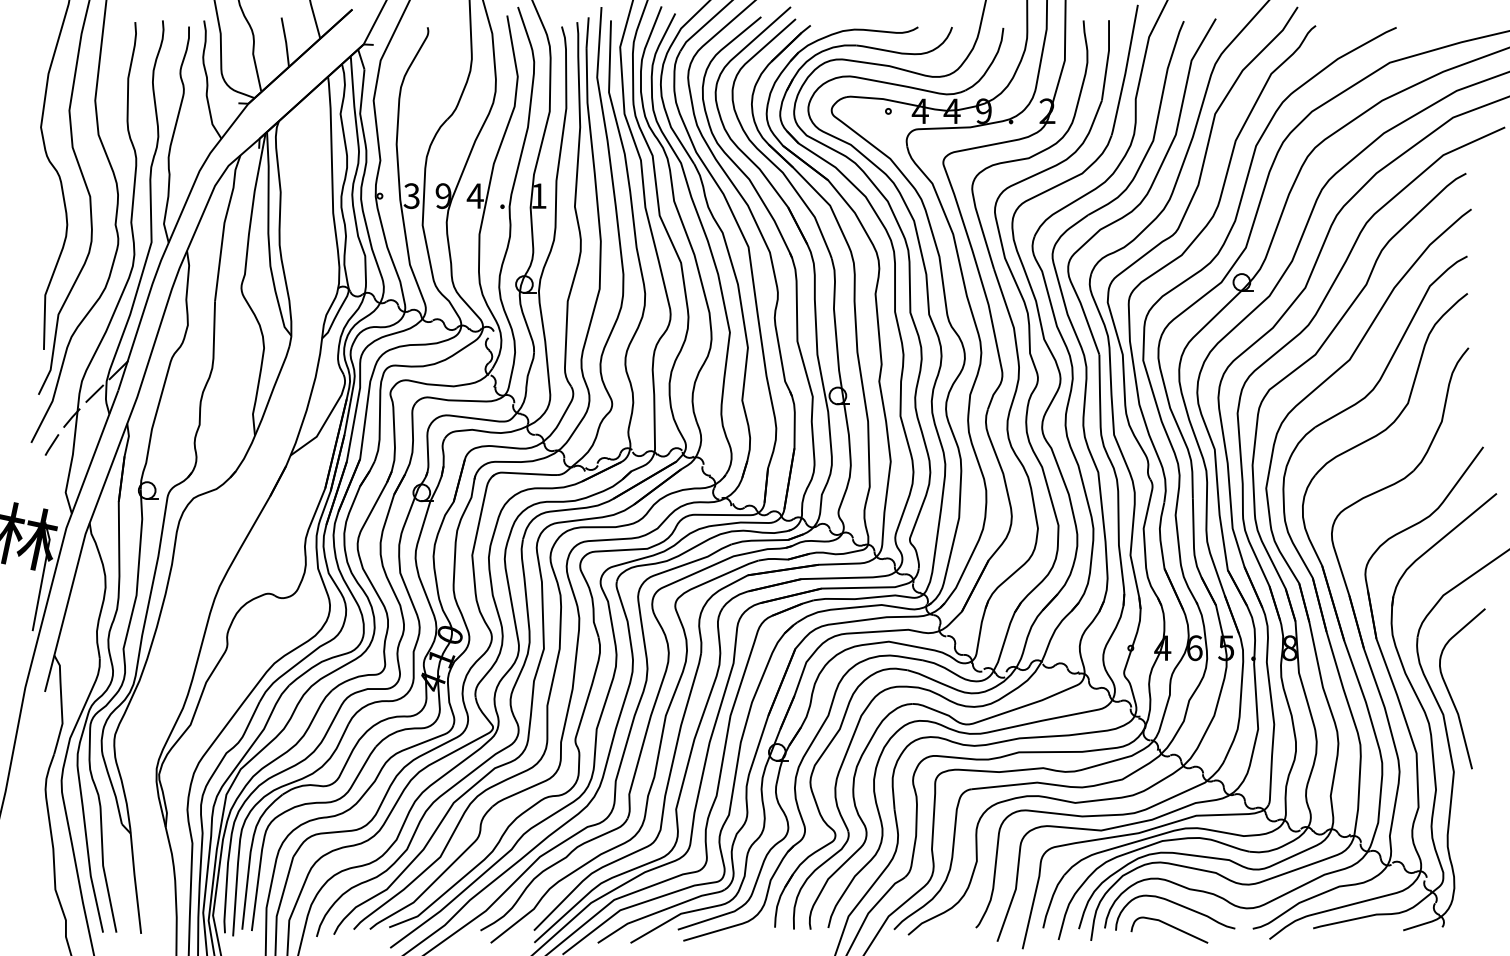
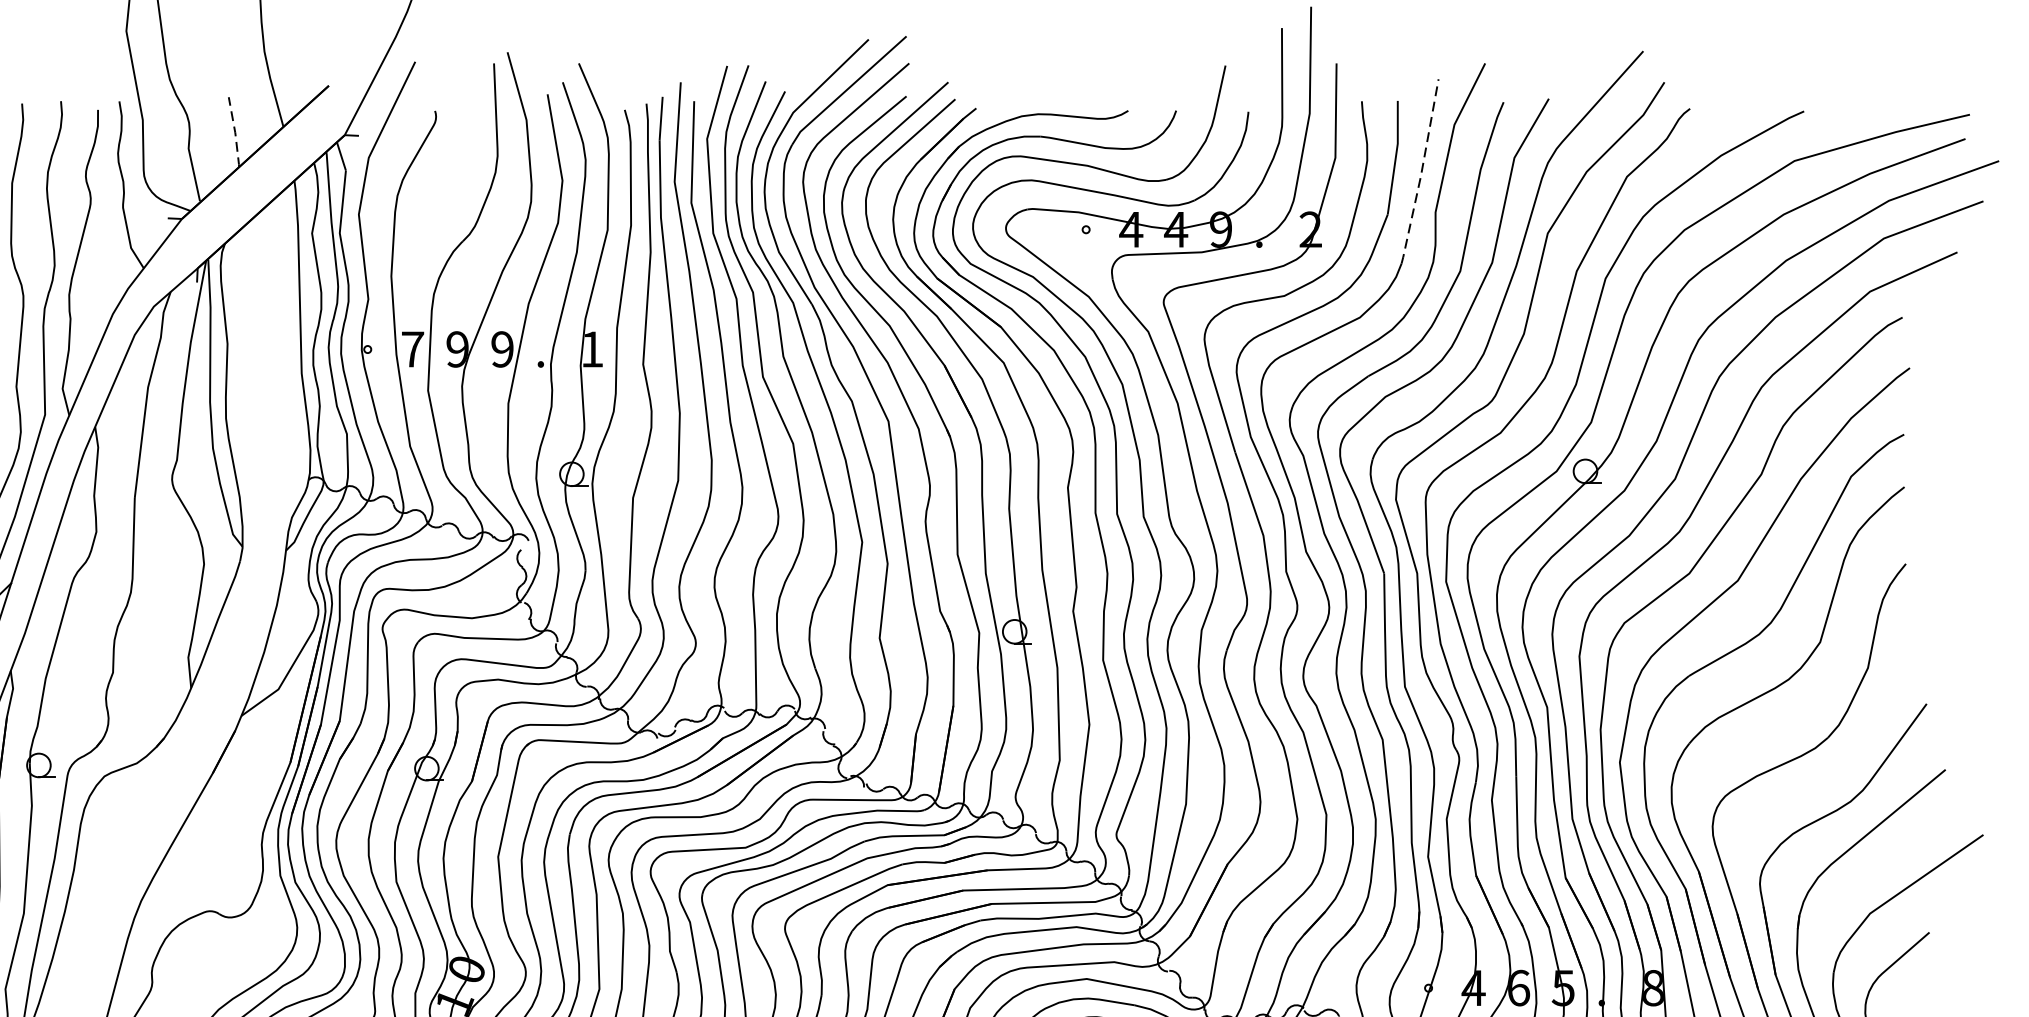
line: (286, 42) -> (235, 132), solid -> dashed
line: (1125, 70) -> (1421, 171), solid -> dashed
text: (411, 196) -> (412, 349), 3 -> 7
text: (474, 196) -> (501, 349), 4 -> 9

